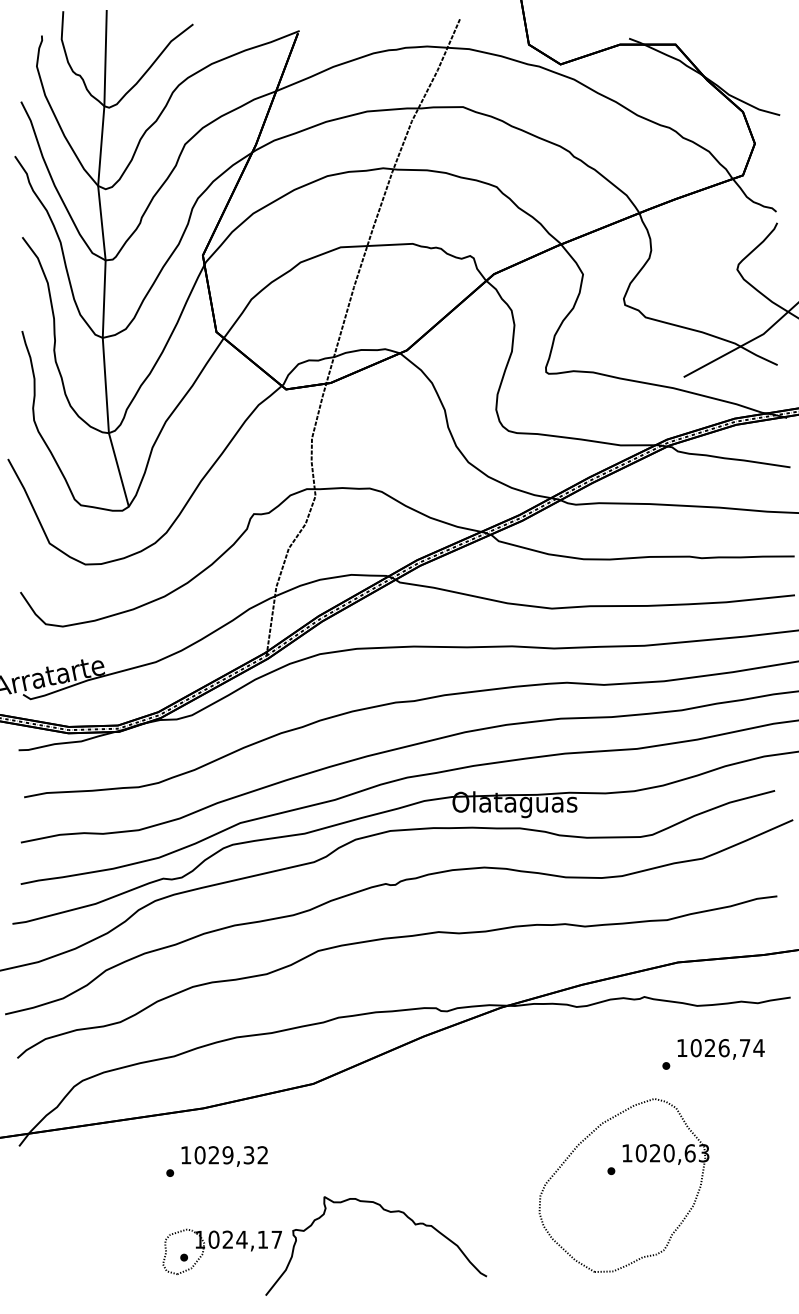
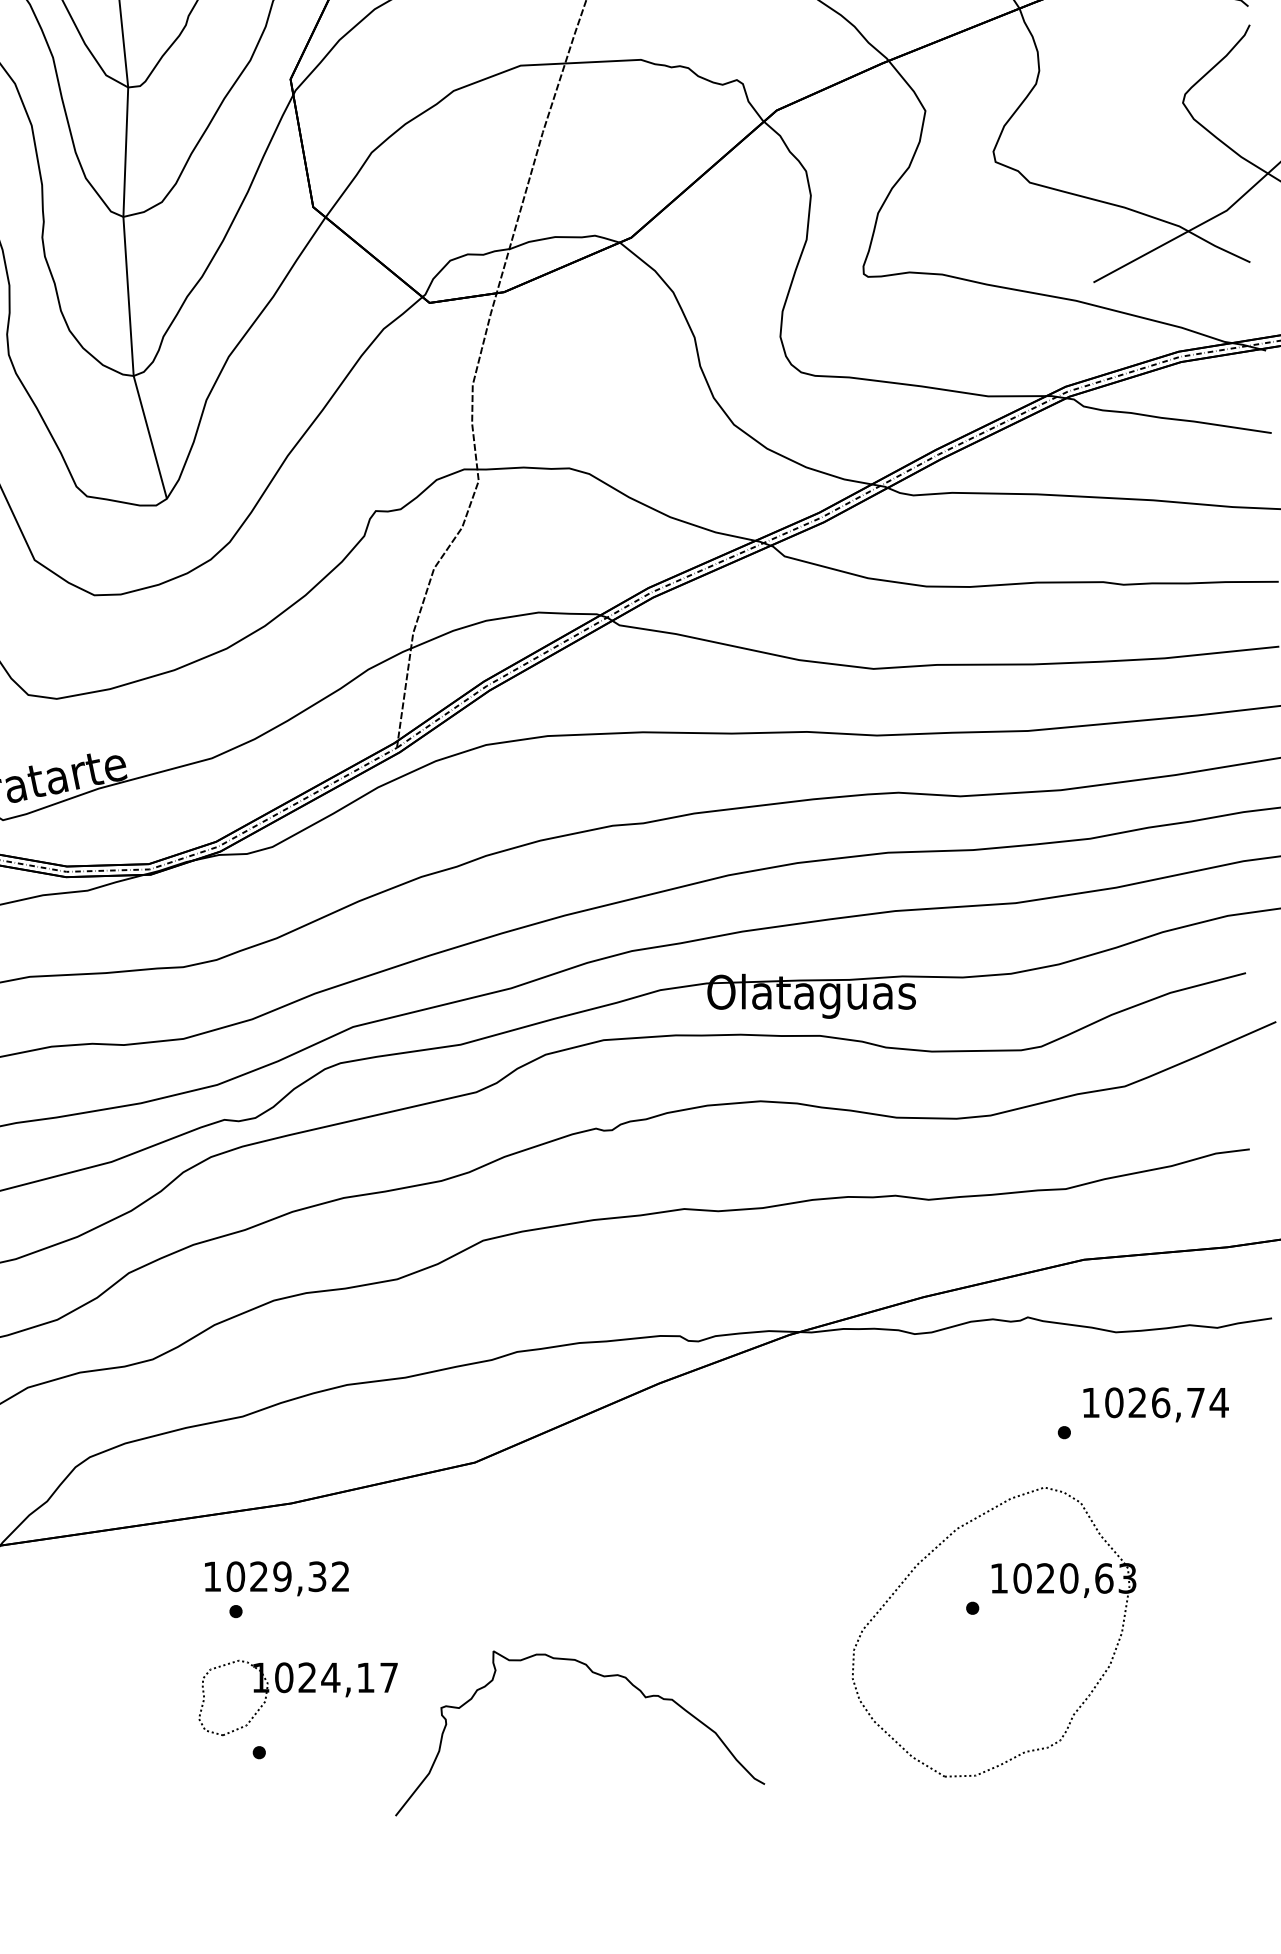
text: (224, 1156) -> (276, 1578), moved
part: (221, 1251) -> (296, 1697), moved

